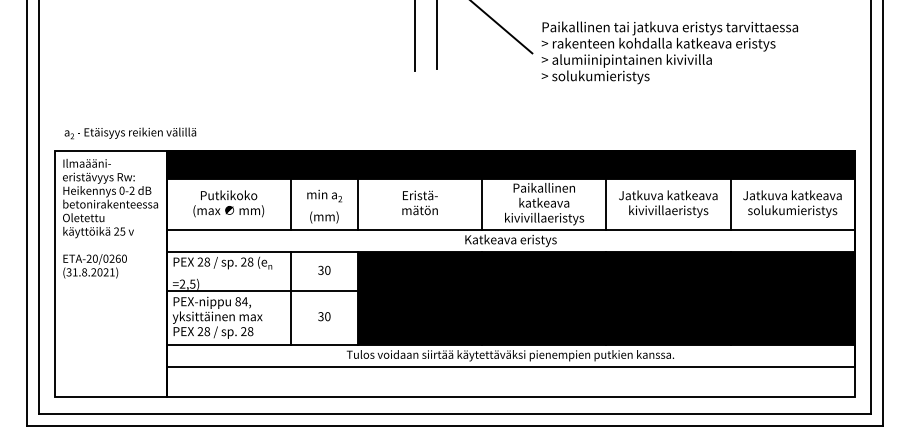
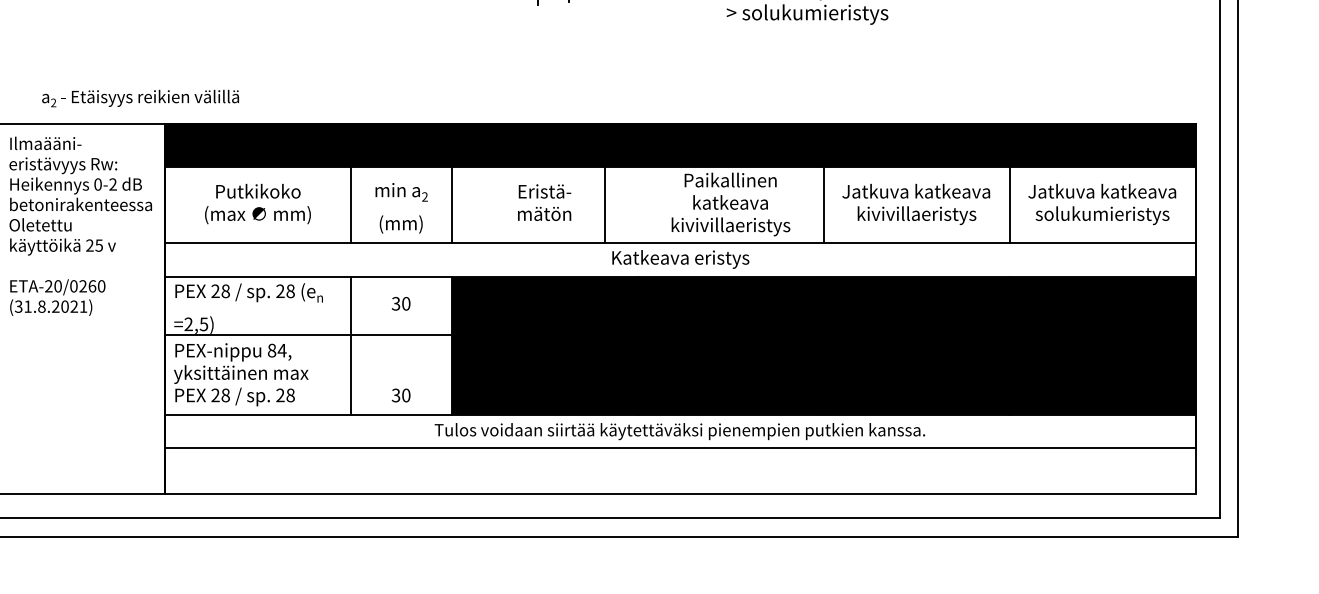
text: (130, 133) -> (140, 98), moved
line: (482, 203) -> (605, 203), moved
text: (324, 316) -> (401, 395), moved

